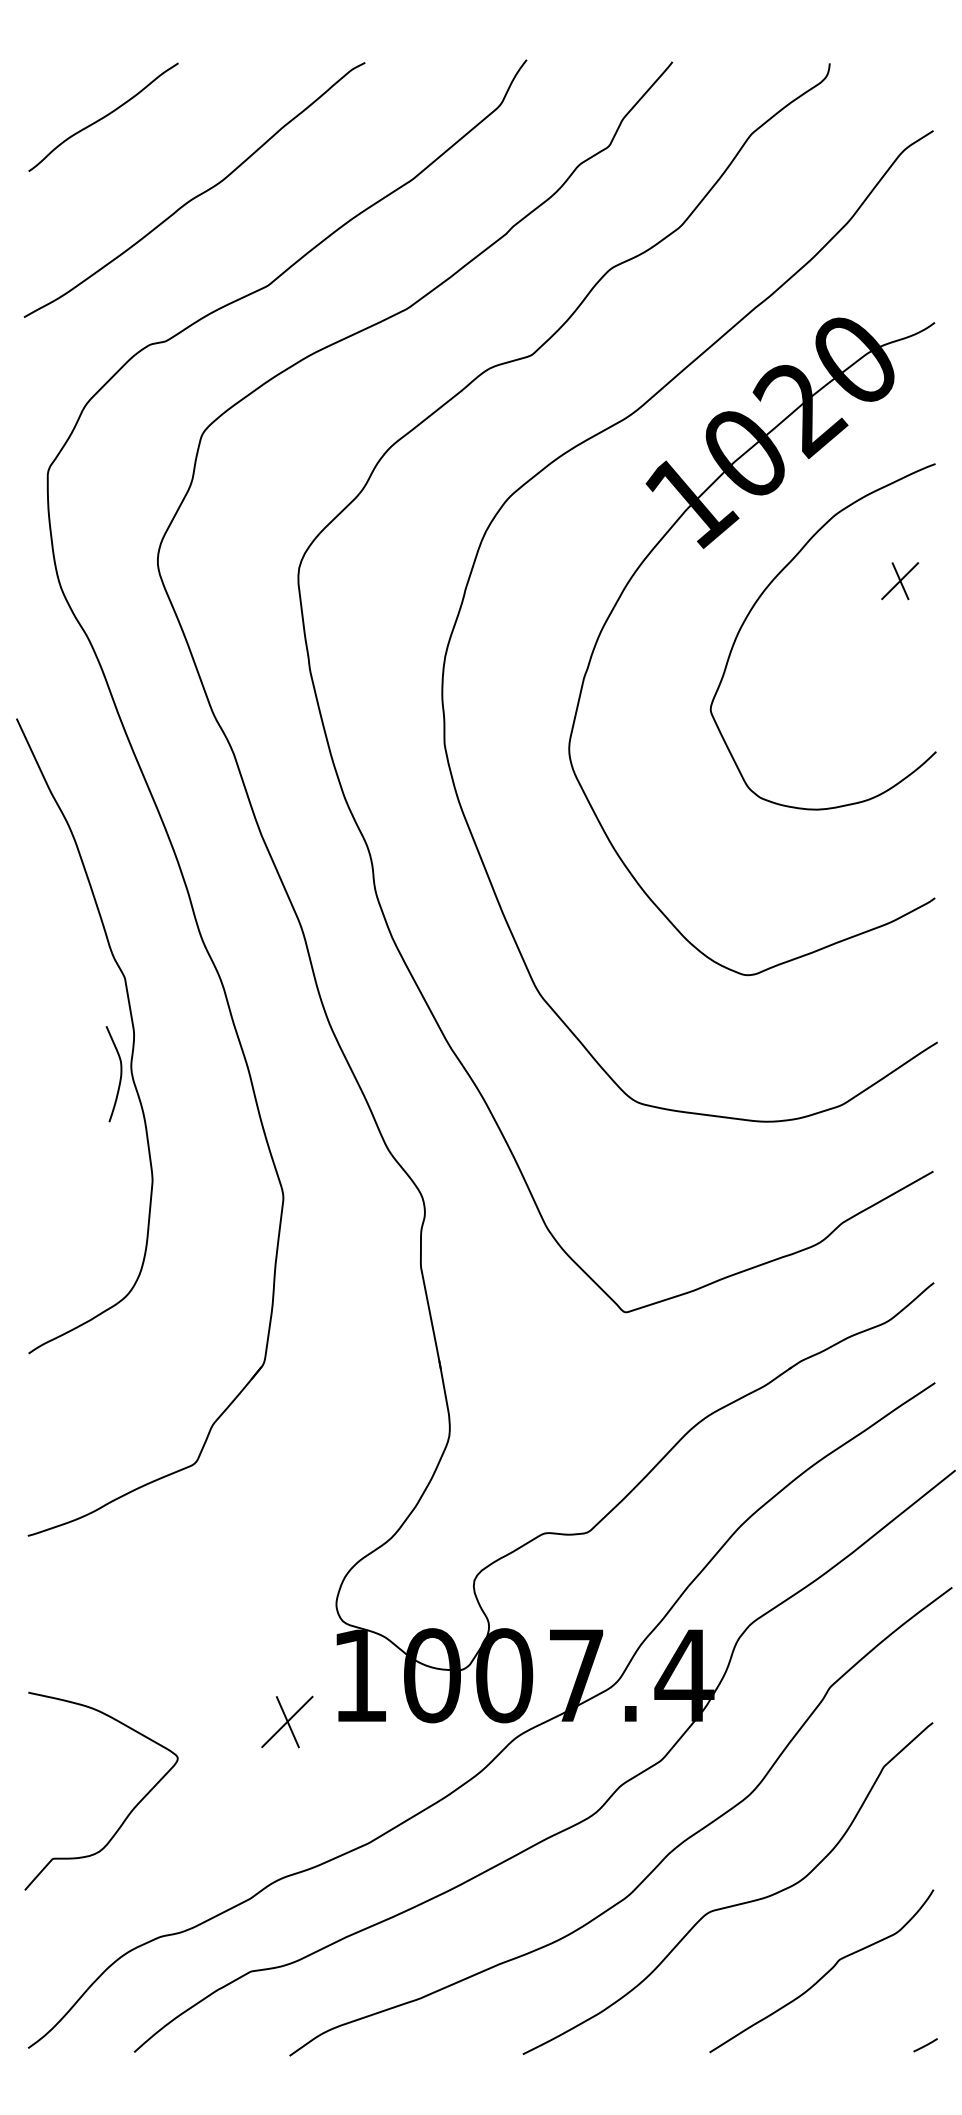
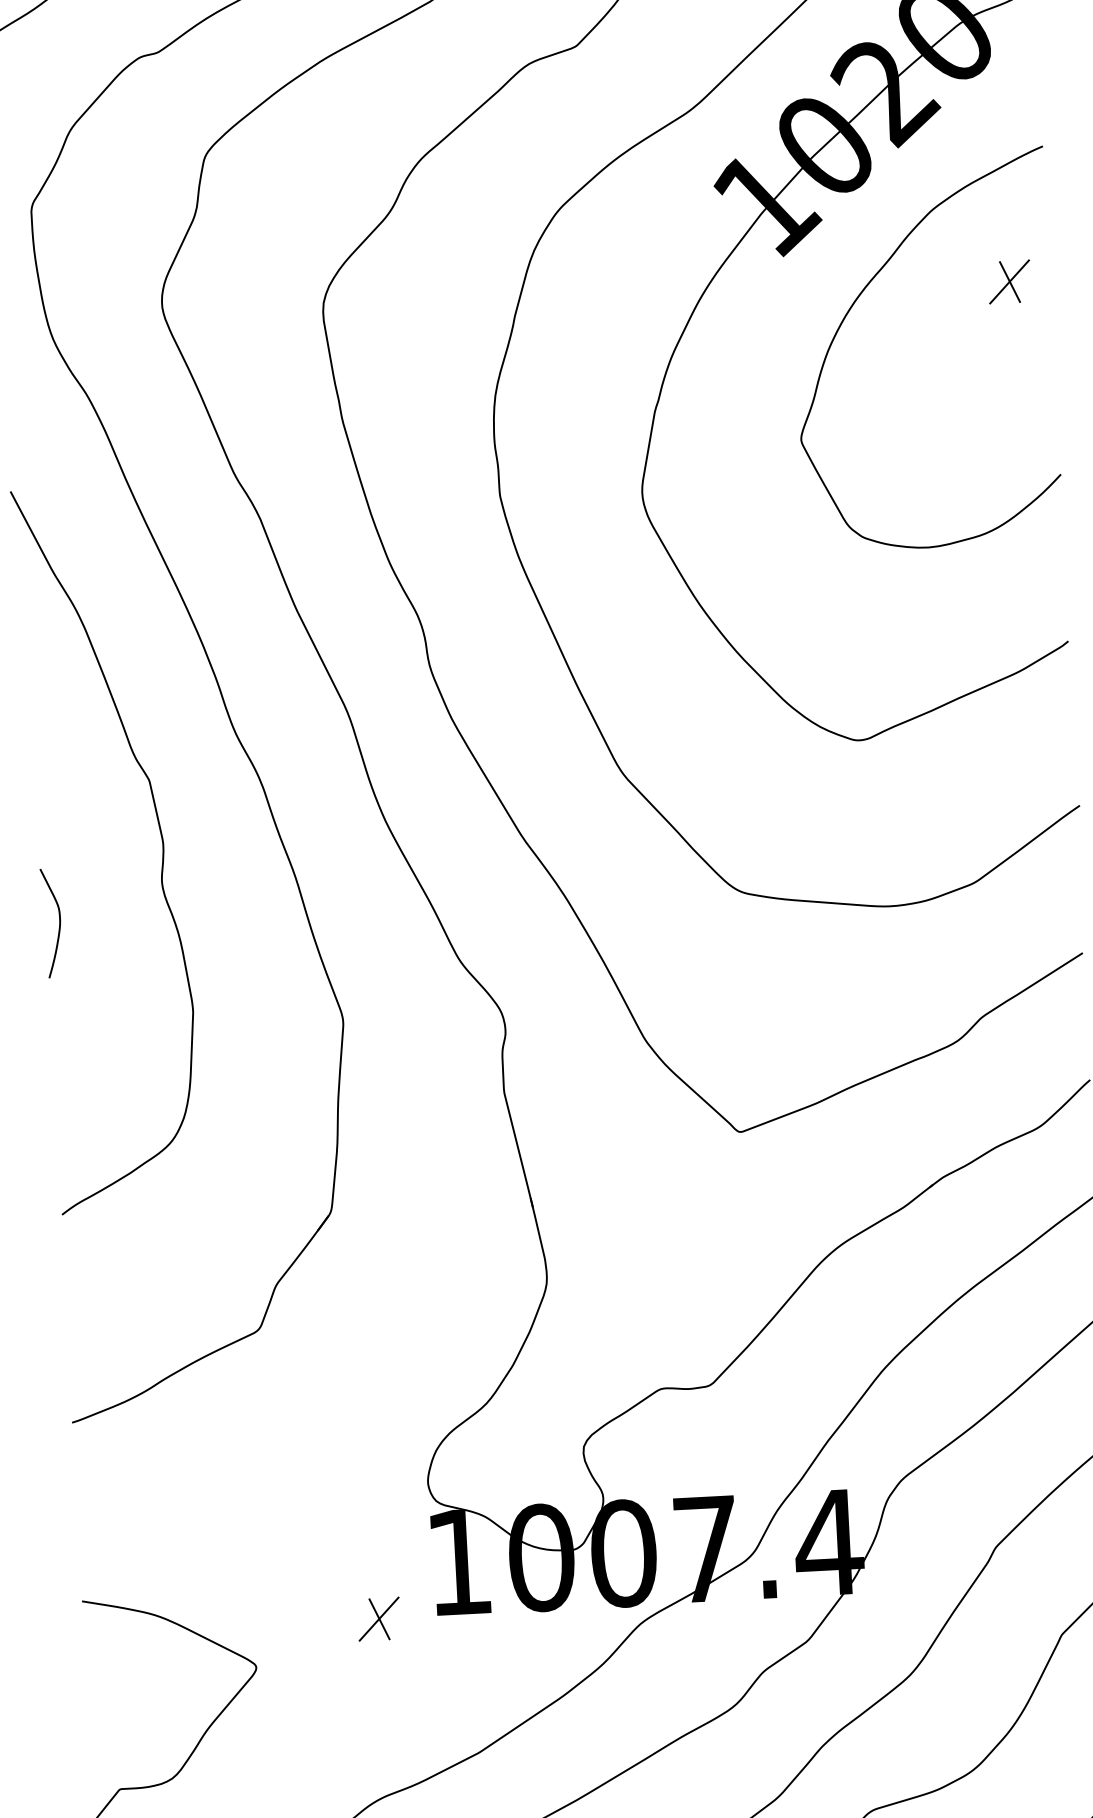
curve: (120, 1074) -> (59, 923), moved
part: (287, 1721) -> (379, 1618), size x0.71

